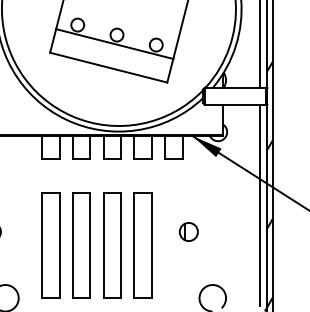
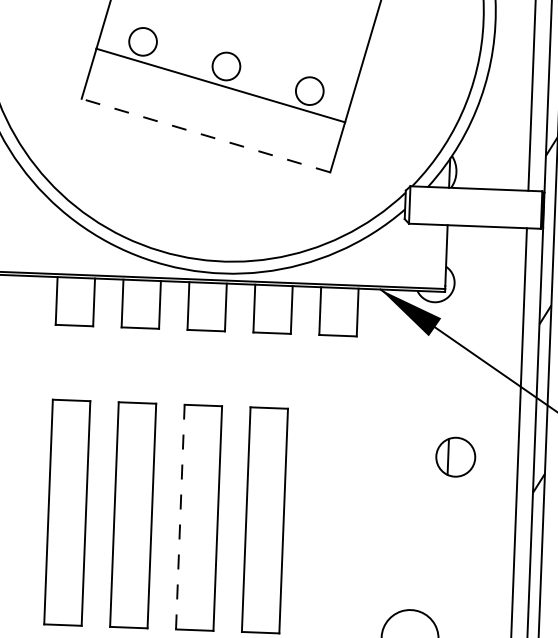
line: (108, 67) -> (205, 135), solid -> dashed
part: (188, 231) -> (455, 456), moved
line: (103, 245) -> (180, 516), solid -> dashed

